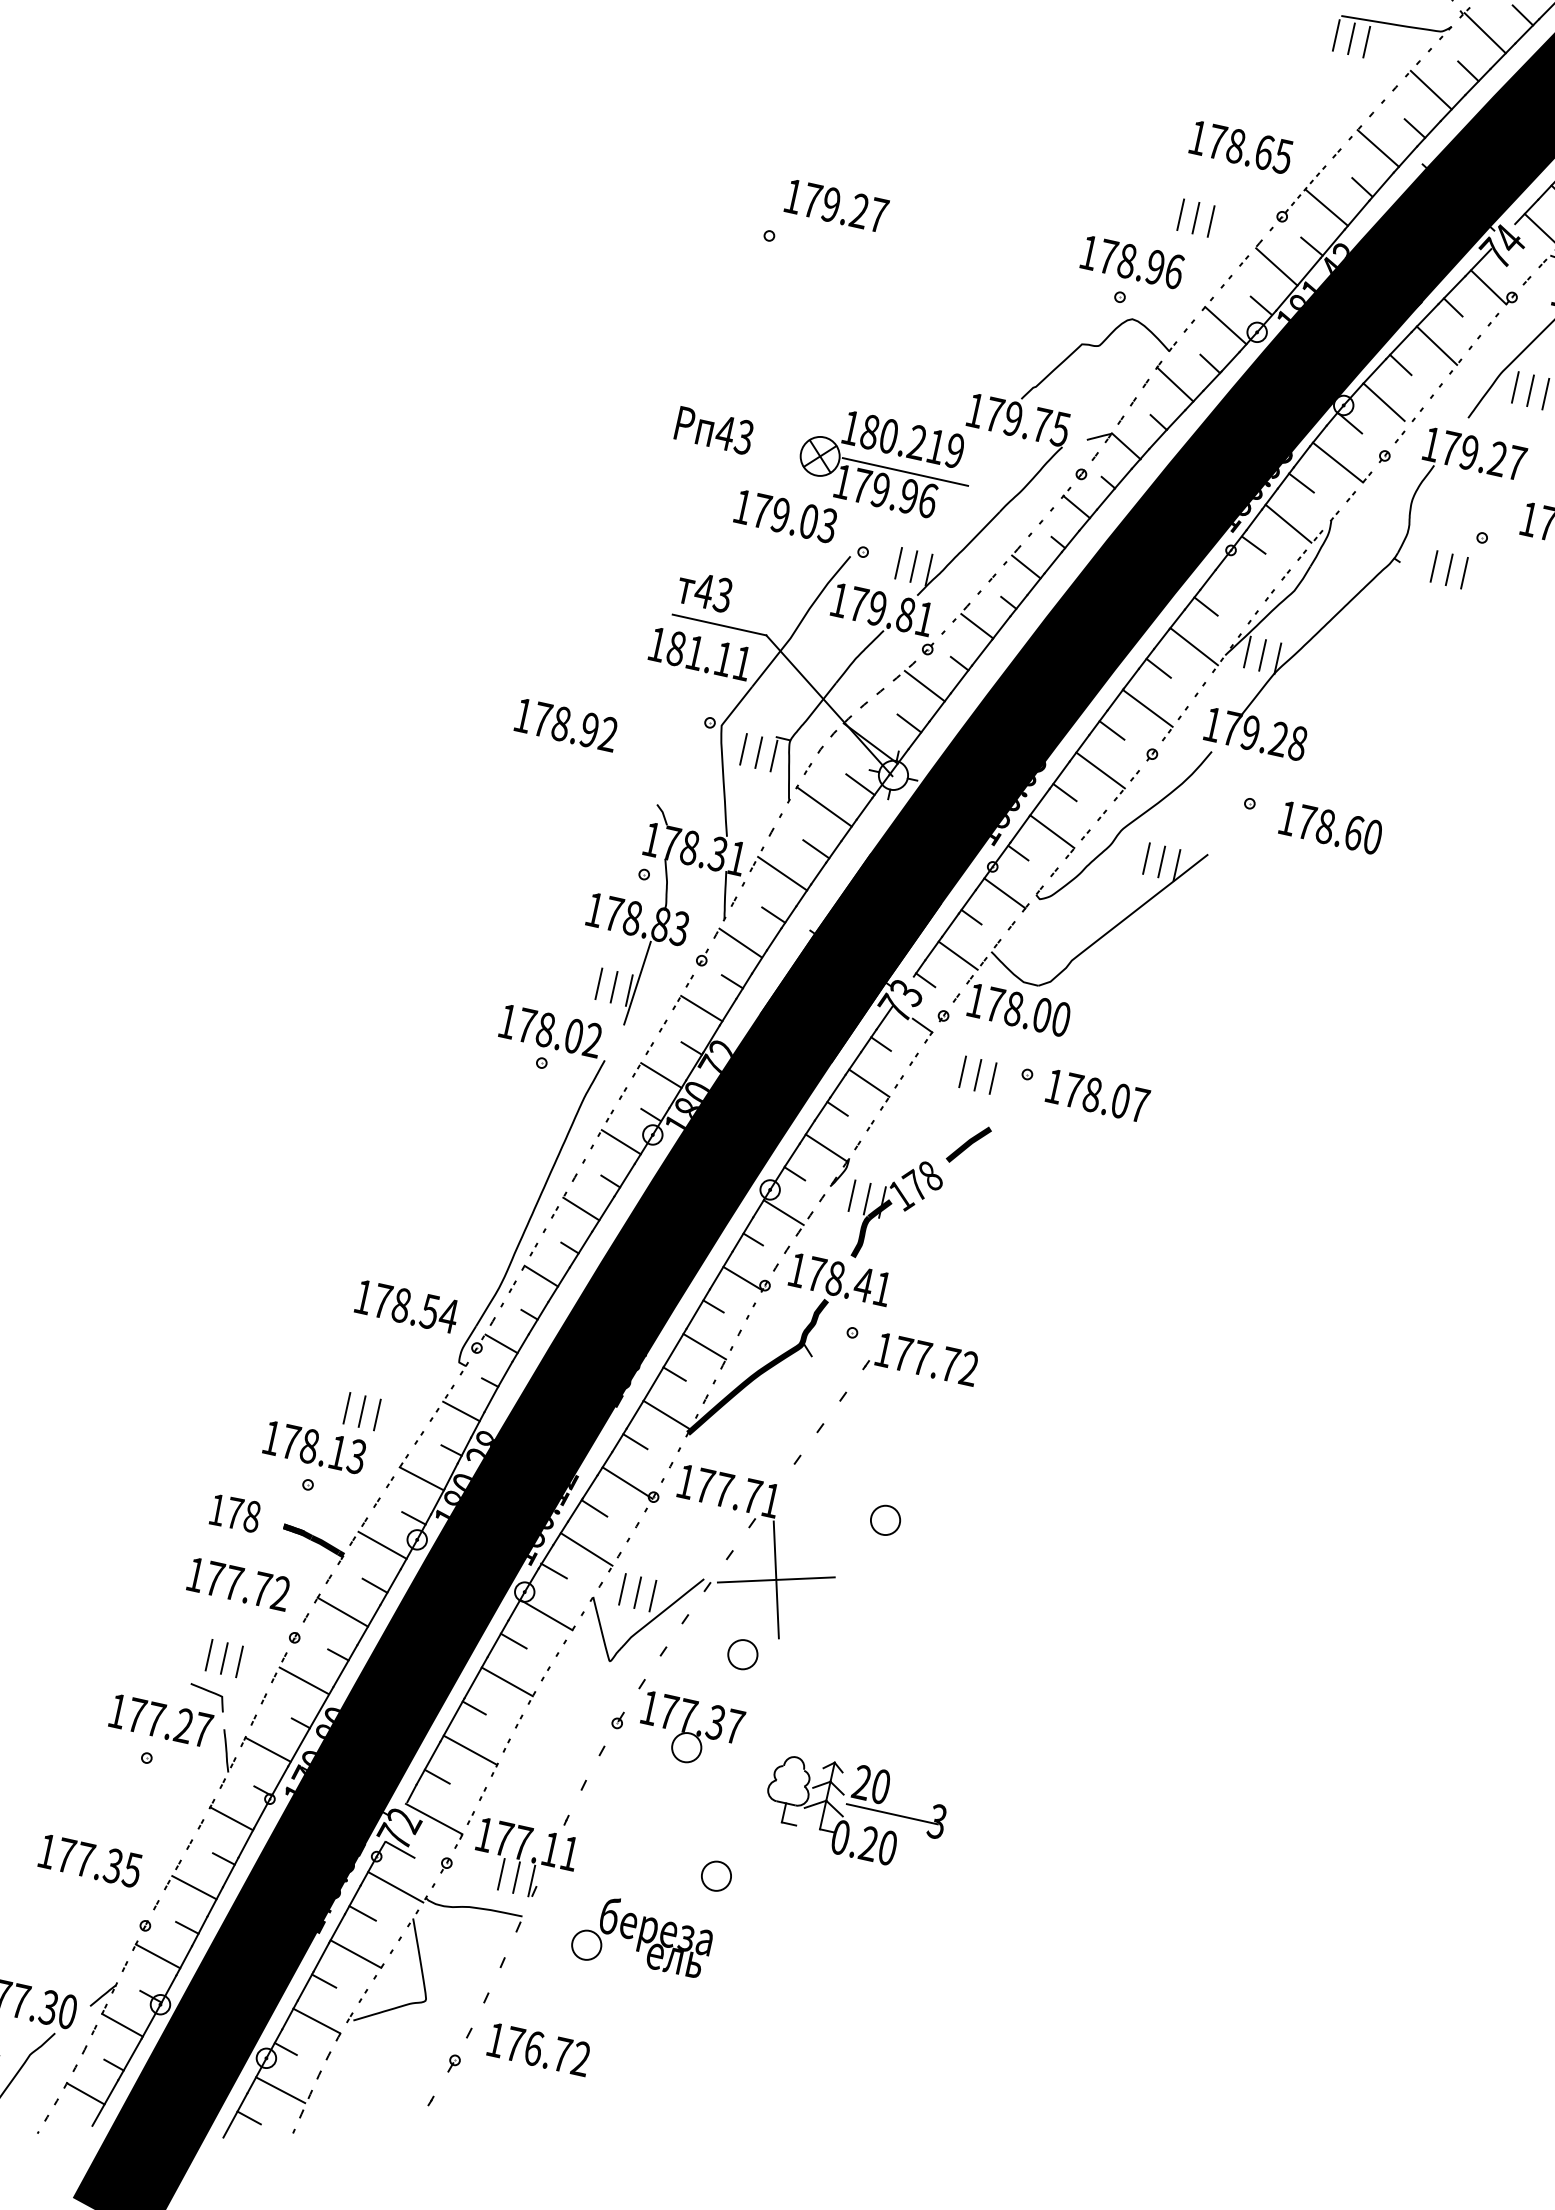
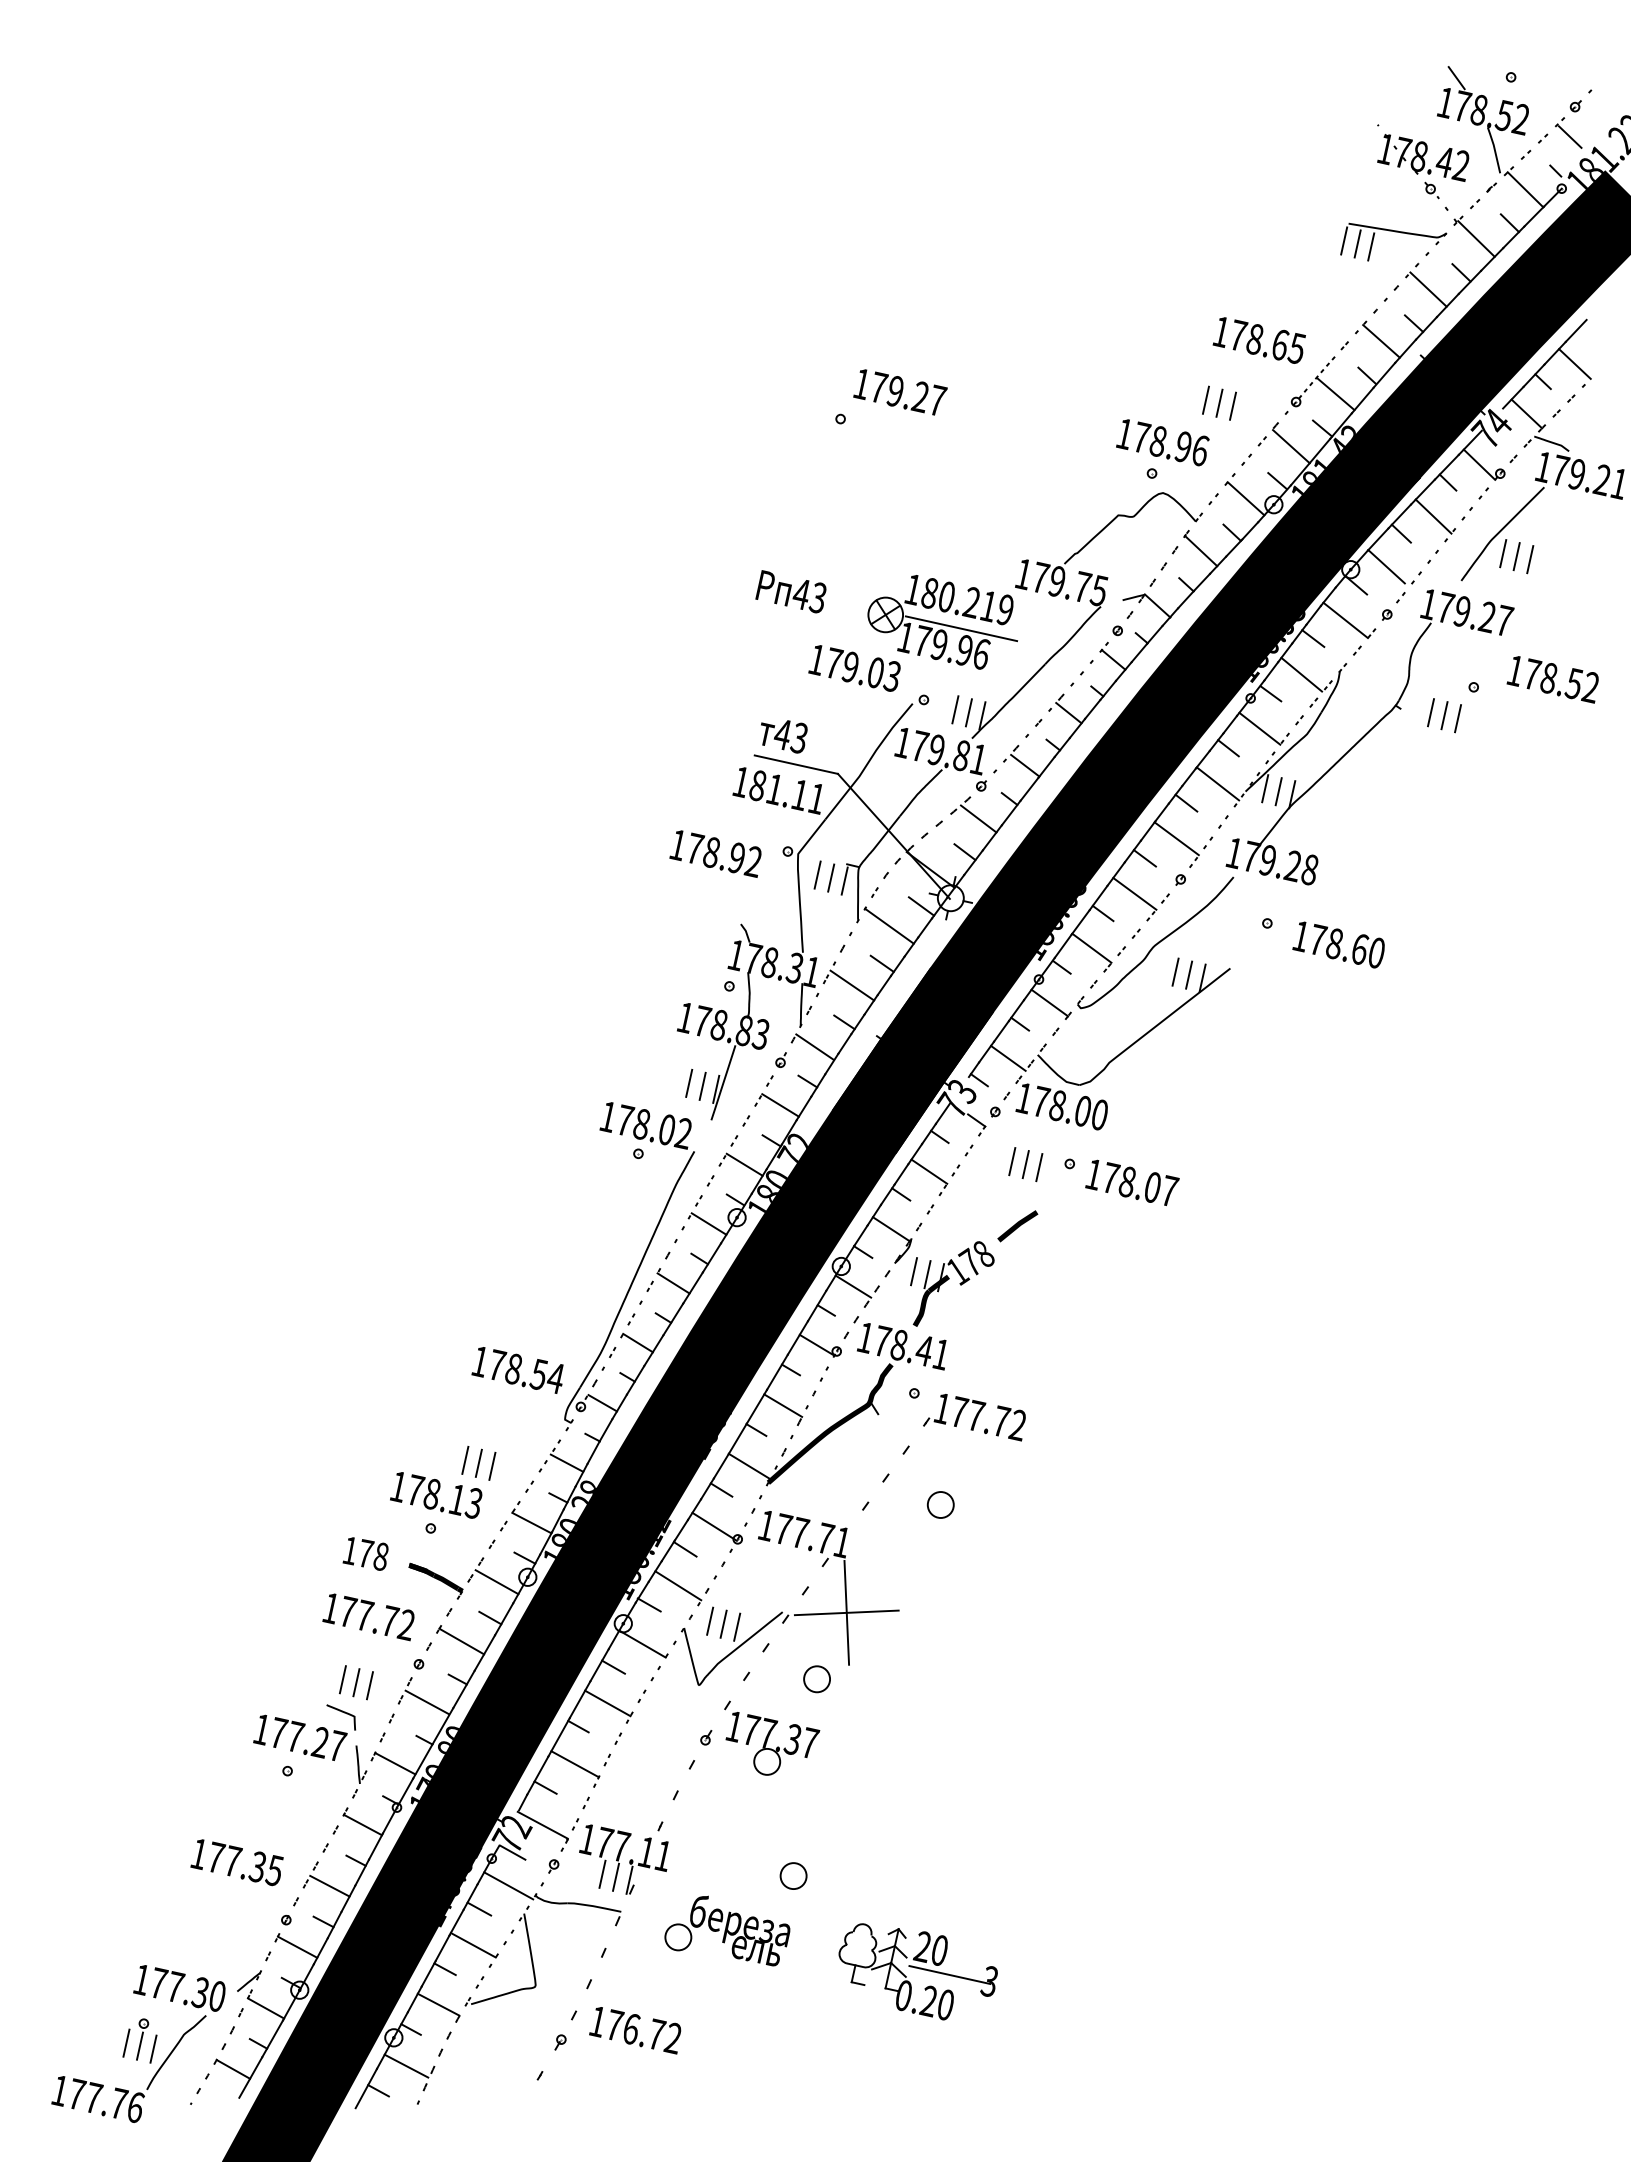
line: (1240, 584) -> (1259, 728), added
text: (565, 725) -> (715, 853), moved
part: (885, 1519) -> (940, 1504), moved
part: (855, 1810) -> (917, 1971), moved

